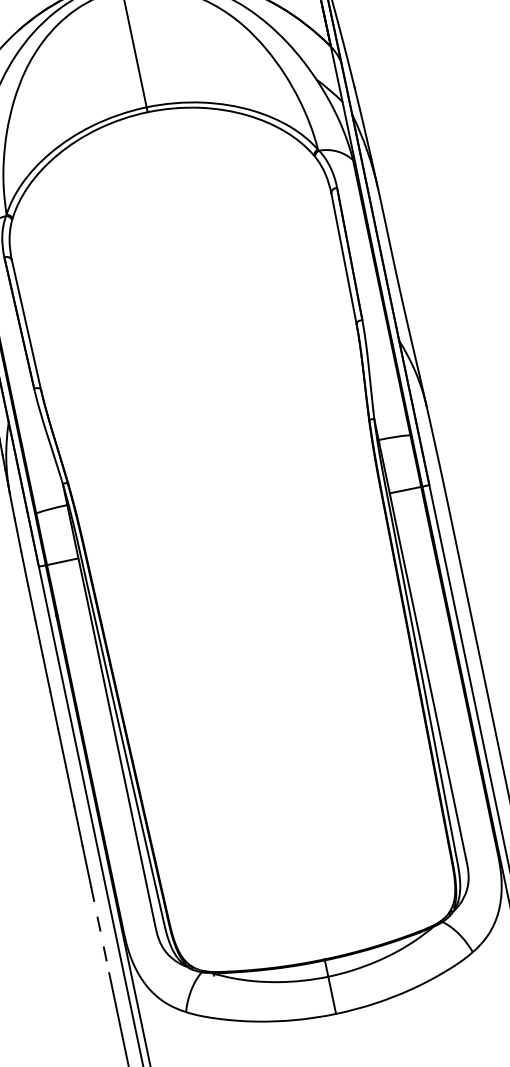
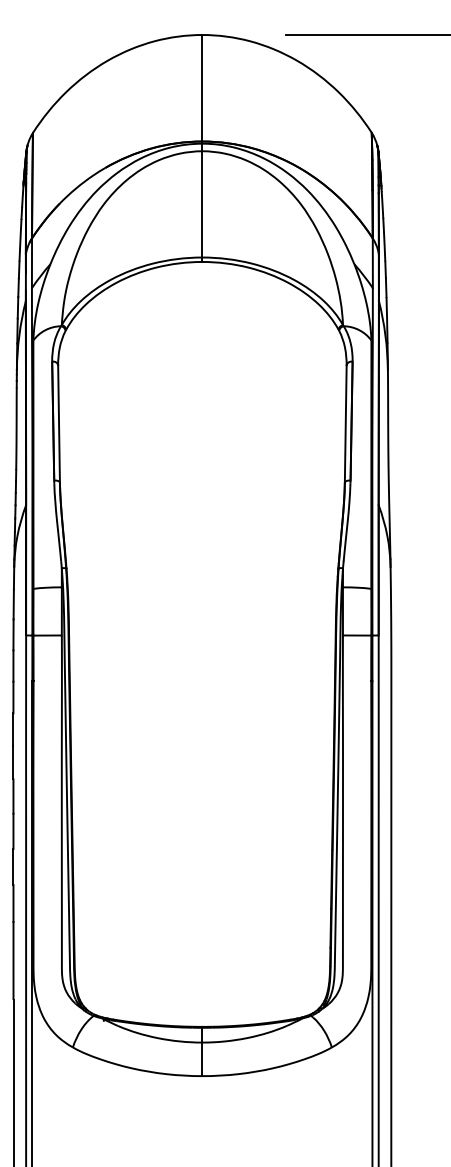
line: (100, 929) -> (13, 960), dashed -> solid

